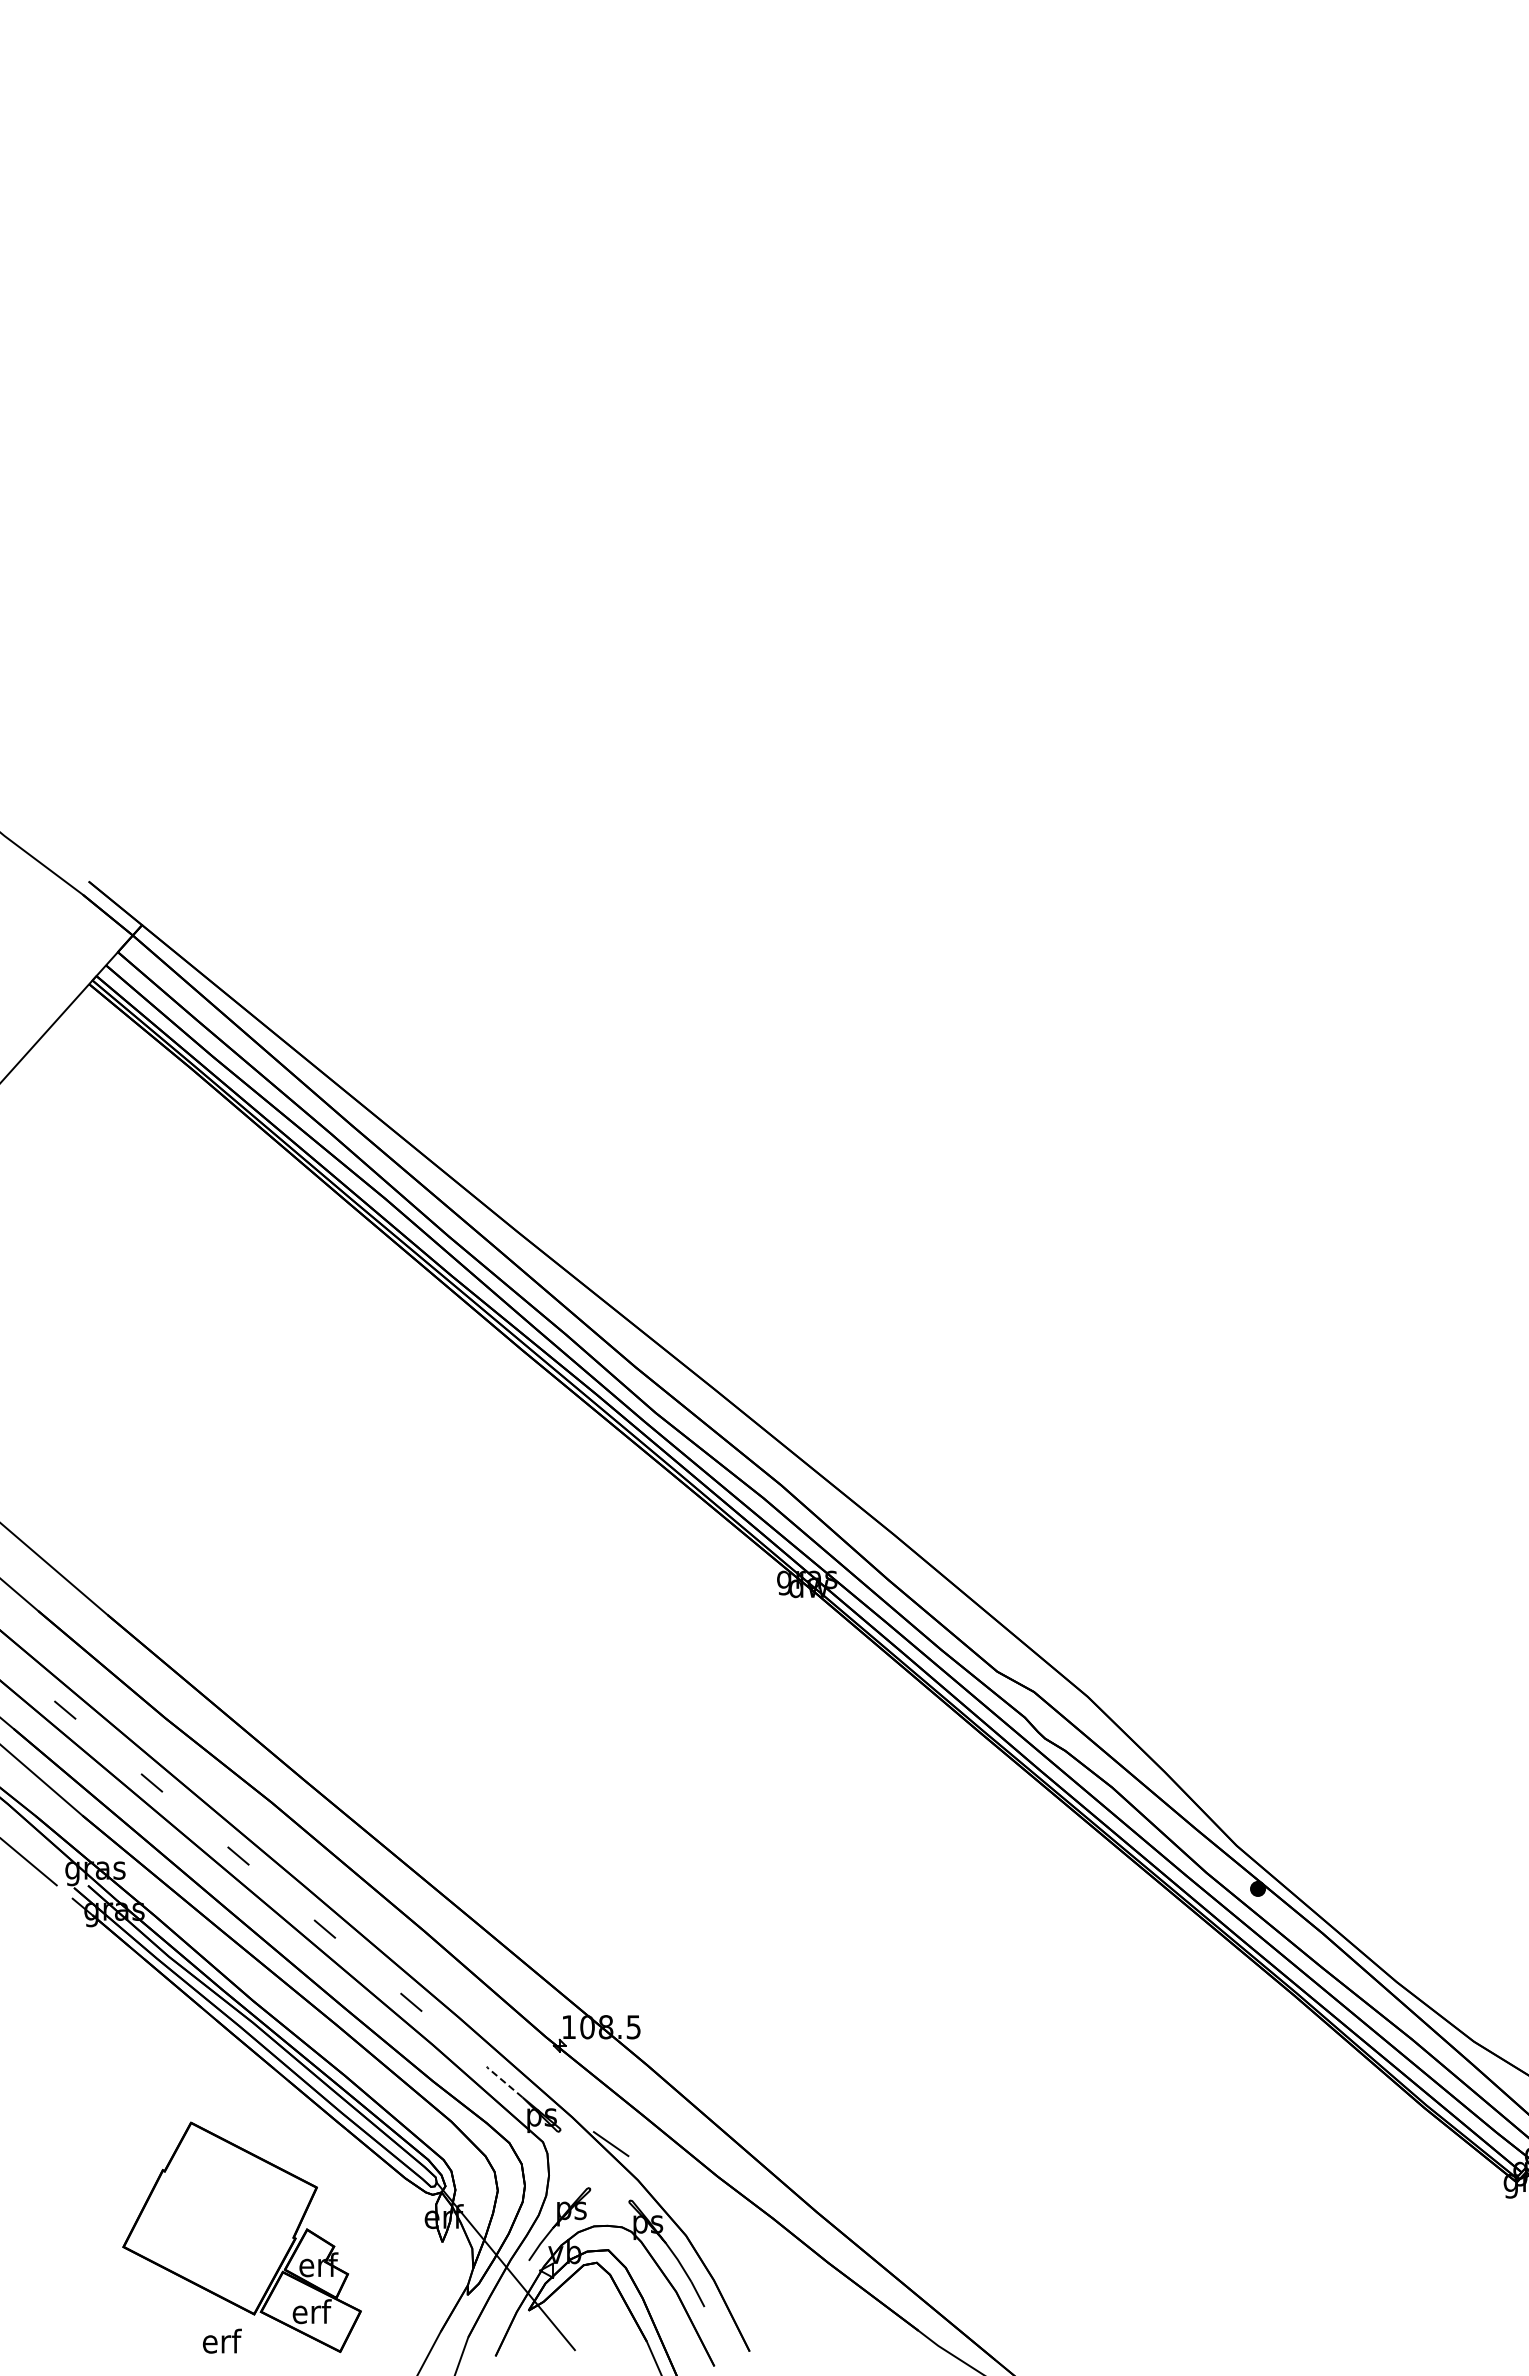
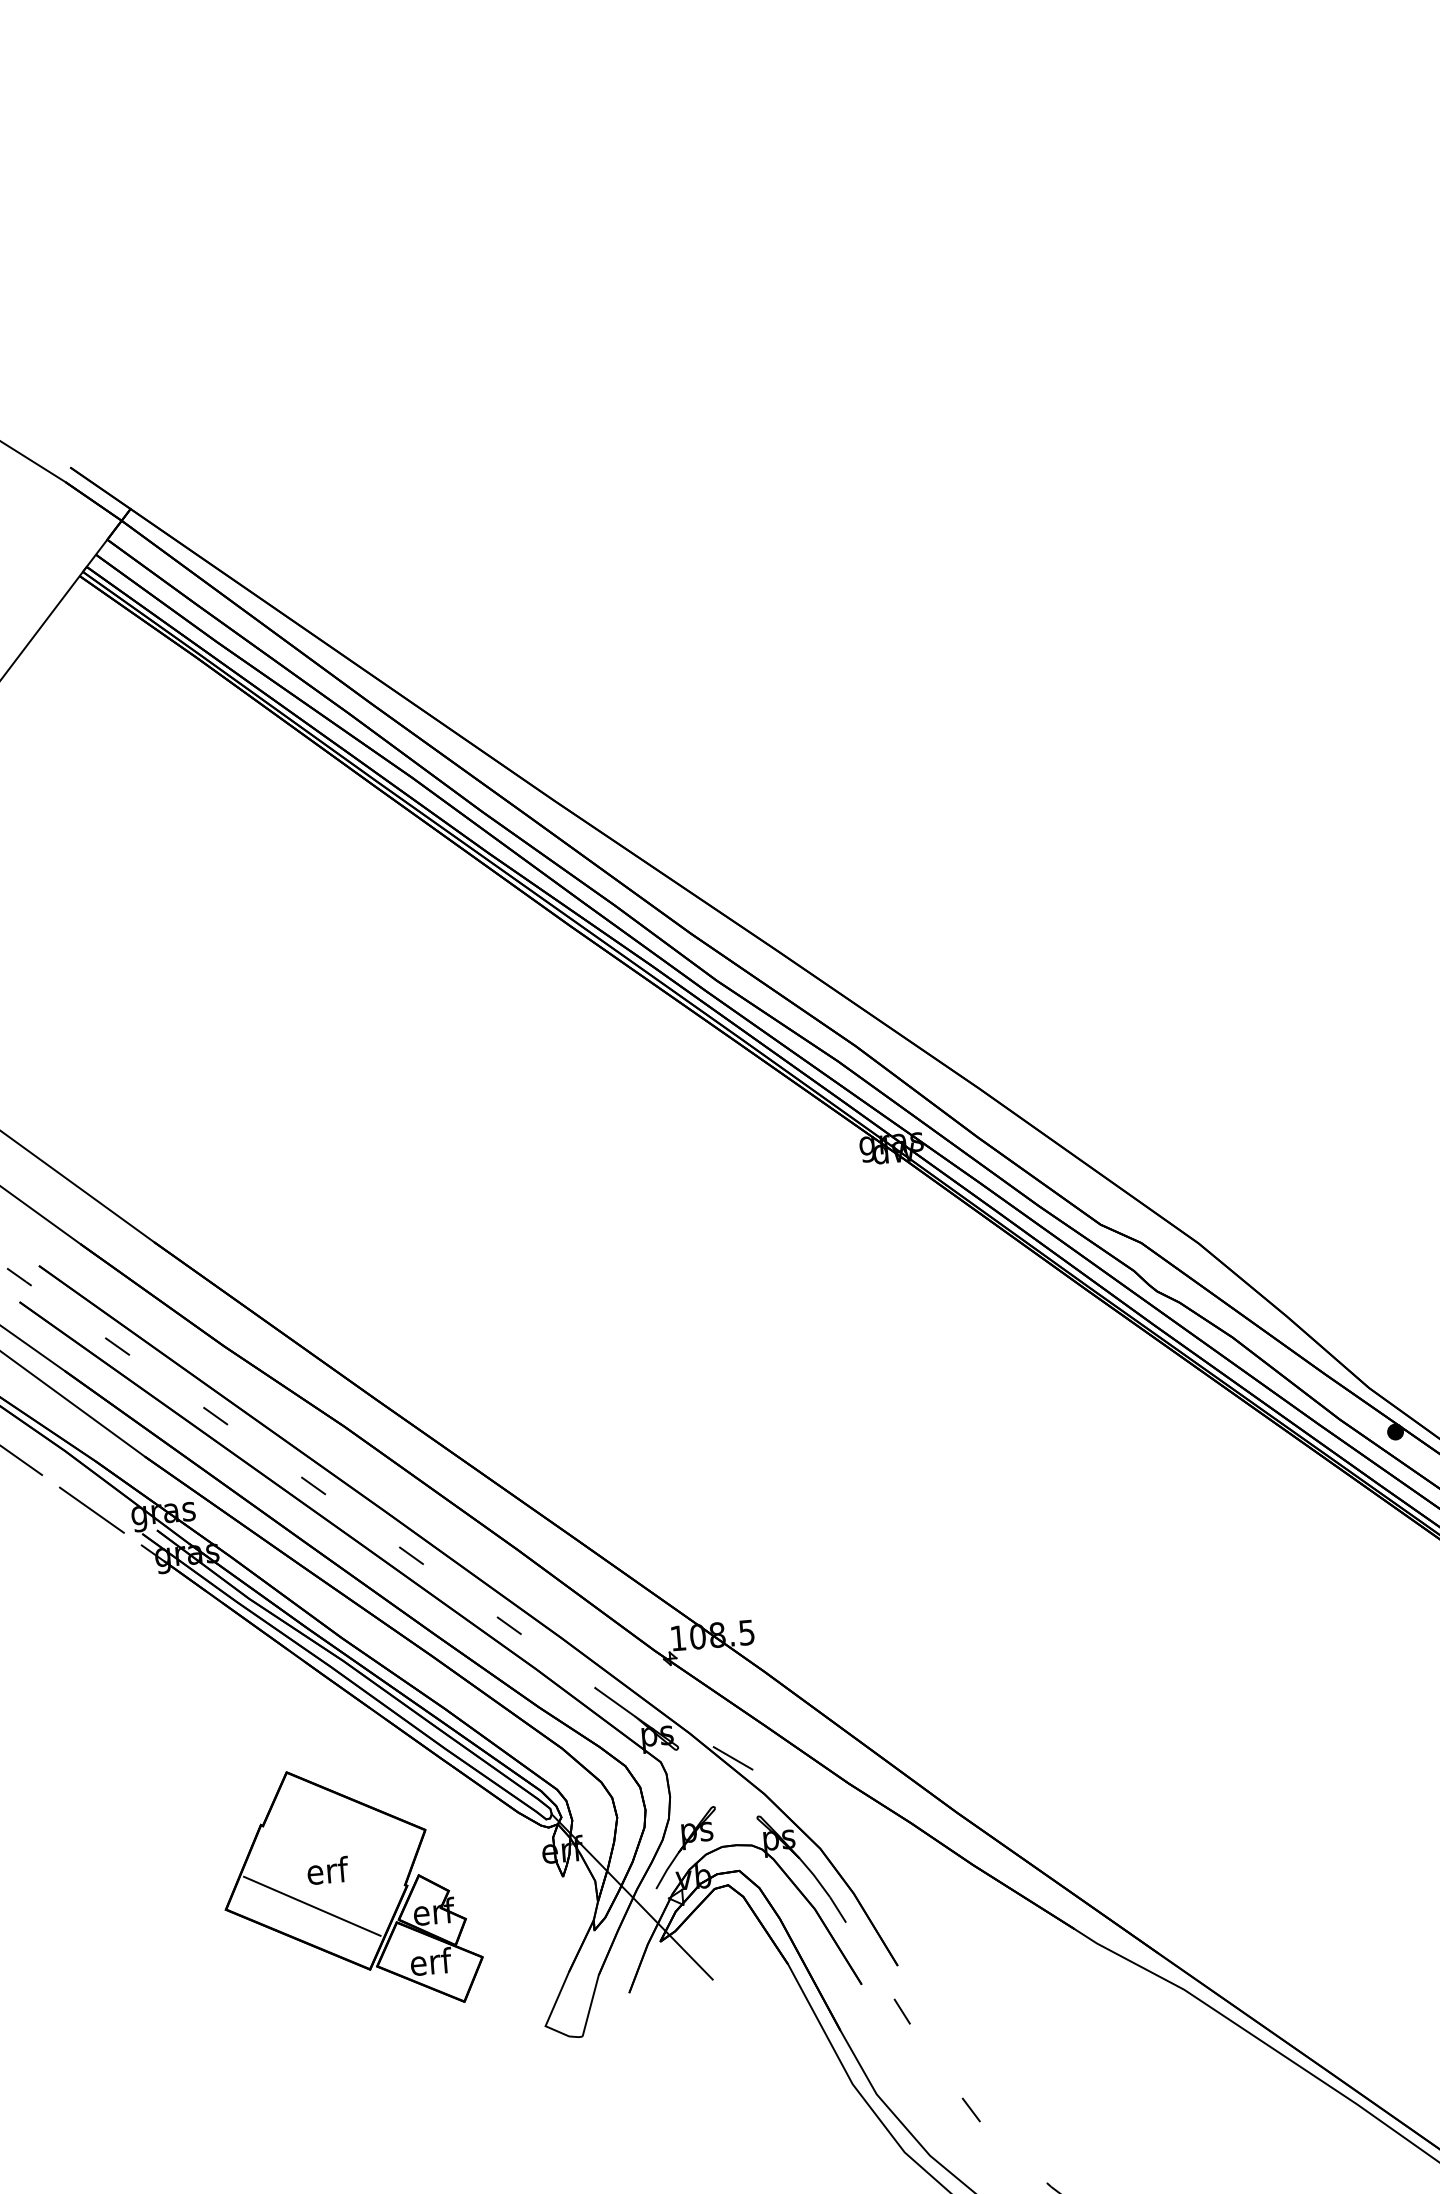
line: (504, 2082) -> (614, 1702), dashed -> solid
line: (204, 2250) -> (311, 1906), added
text: (222, 2340) -> (328, 1869), moved

